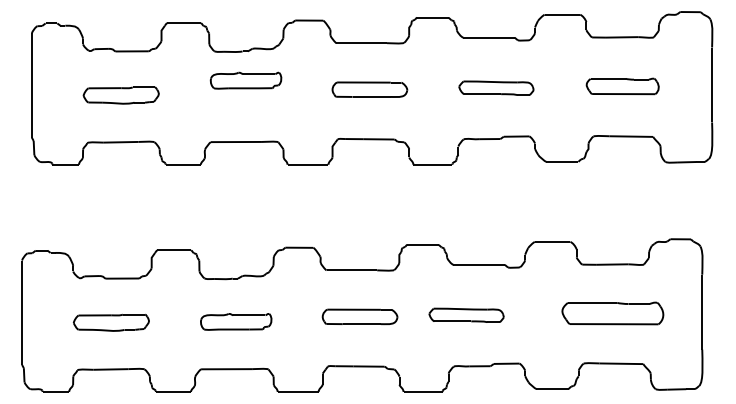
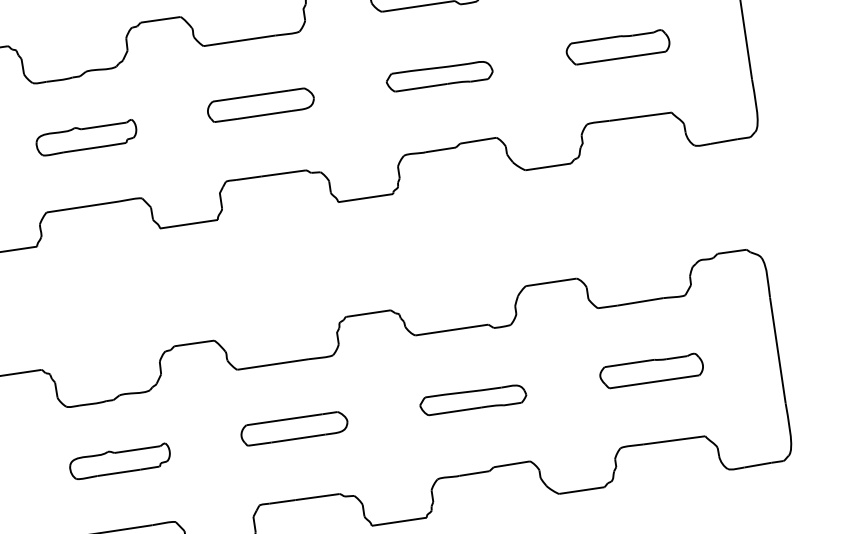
part: (245, 80) -> (85, 137), moved
part: (612, 313) -> (651, 371), size x0.71
part: (466, 314) -> (472, 398), moved

